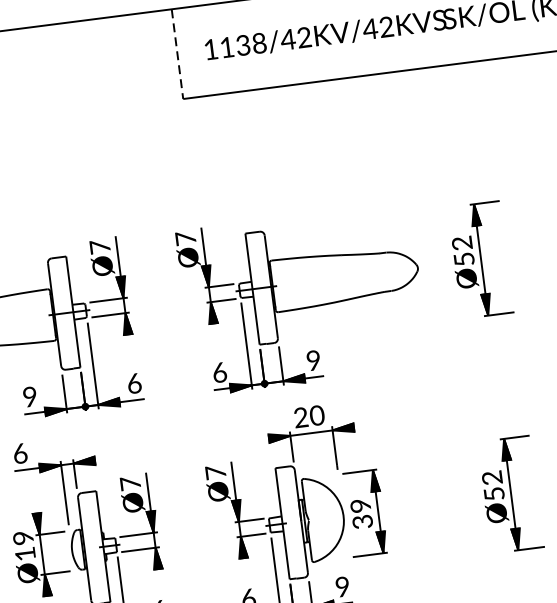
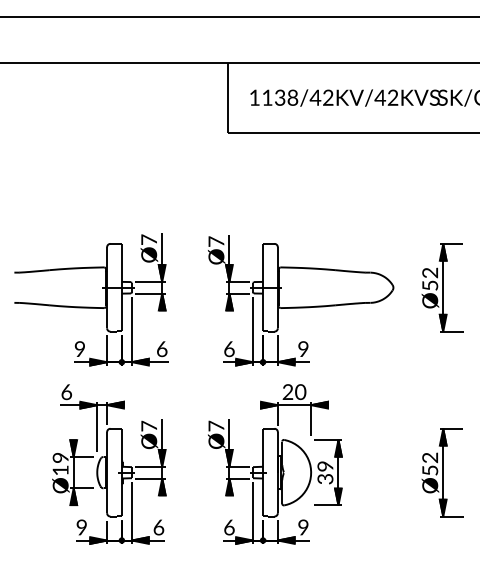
line: (177, 54) -> (228, 98), dashed -> solid

